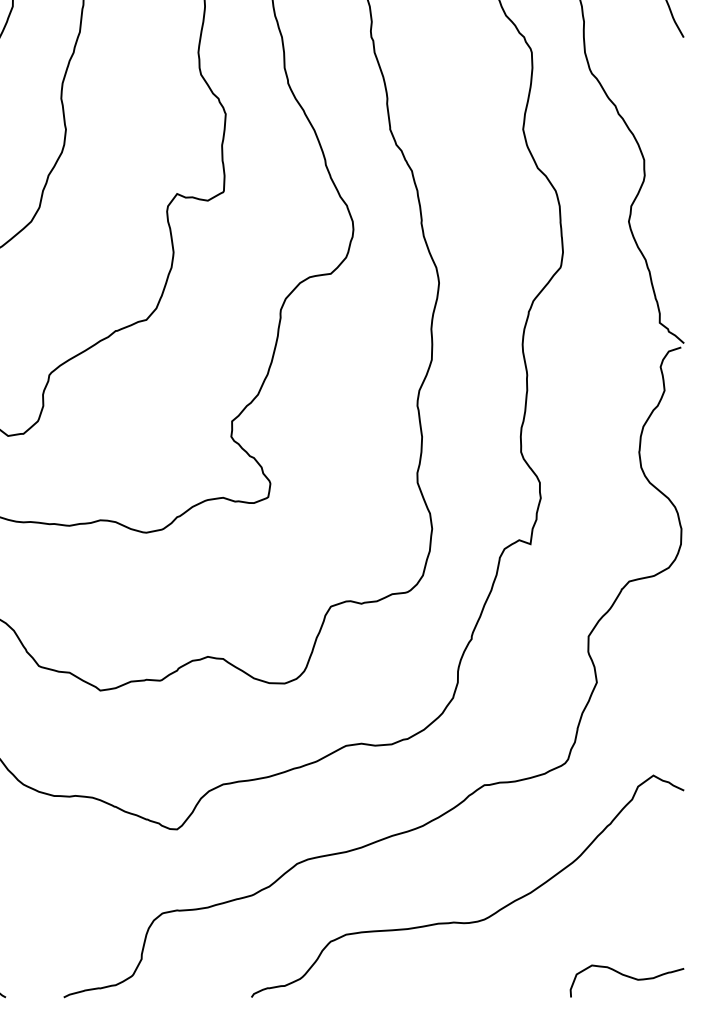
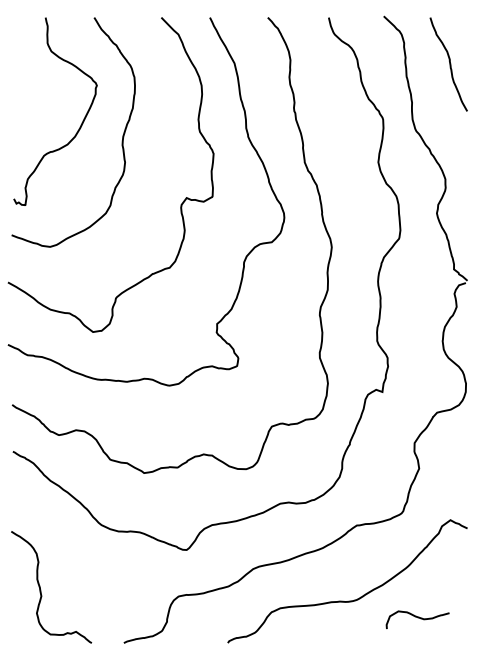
curve: (626, 978) -> (417, 618), moved

